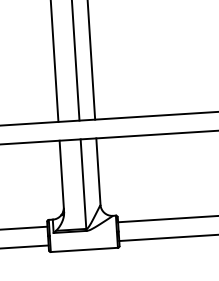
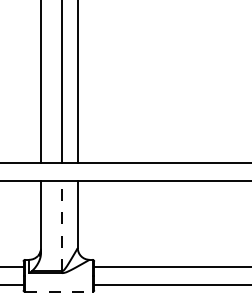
line: (83, 184) -> (62, 226), solid -> dashed
line: (84, 250) -> (58, 292), solid -> dashed

